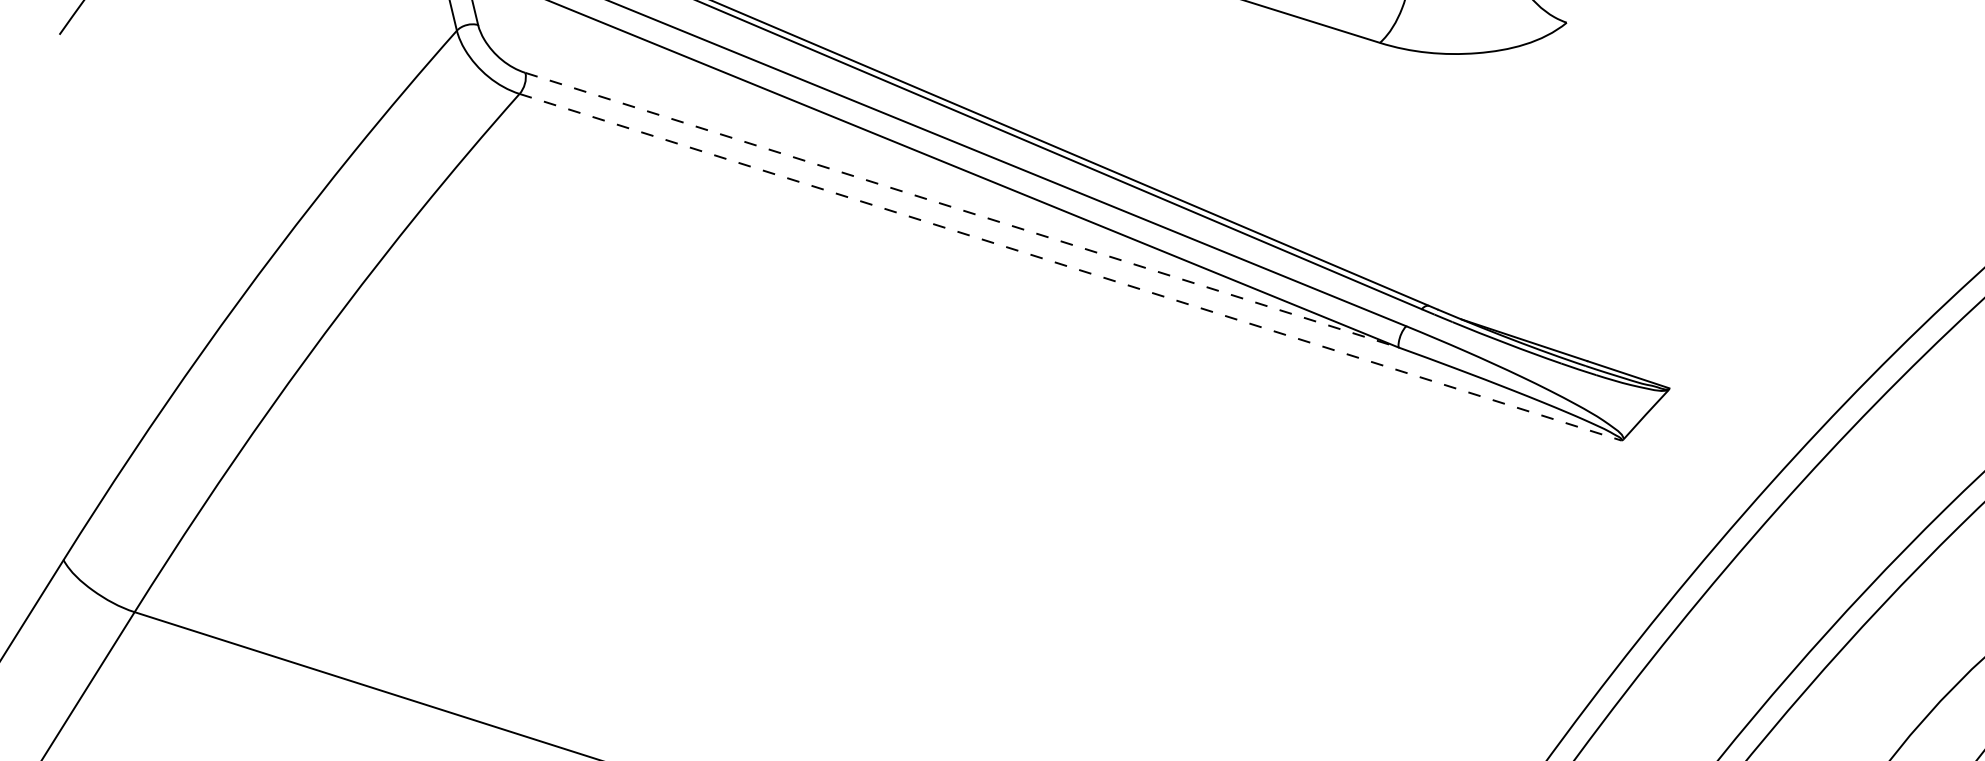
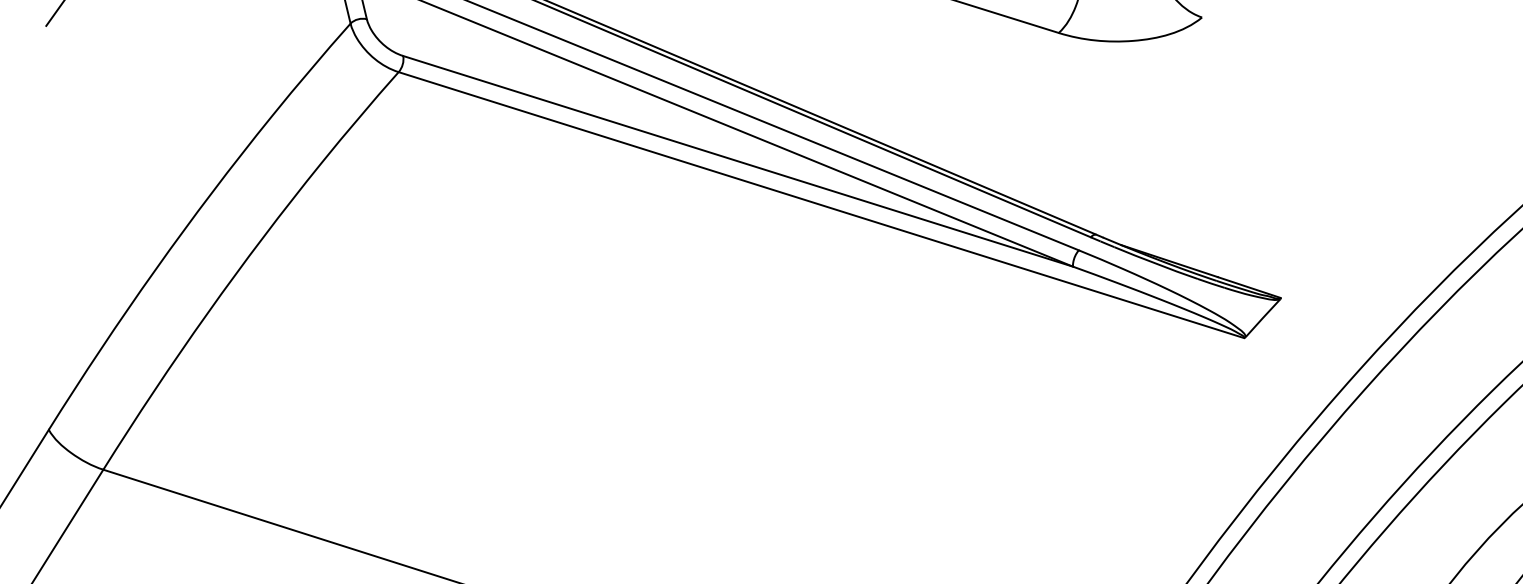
line: (962, 210) -> (738, 161), dashed -> solid
line: (1070, 267) -> (821, 205), dashed -> solid

